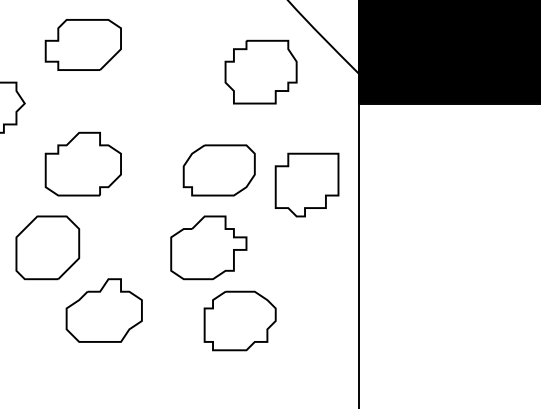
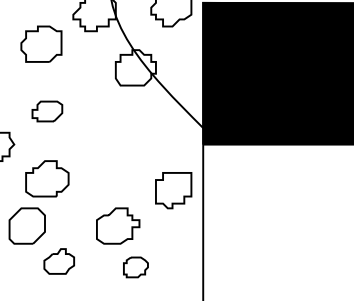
part: (83, 44) -> (47, 111), size x0.7
part: (260, 71) -> (147, 126), removed
part: (219, 170) -> (124, 182), removed
part: (104, 310) -> (59, 261), size x0.7
part: (239, 321) -> (135, 267), size x0.6

